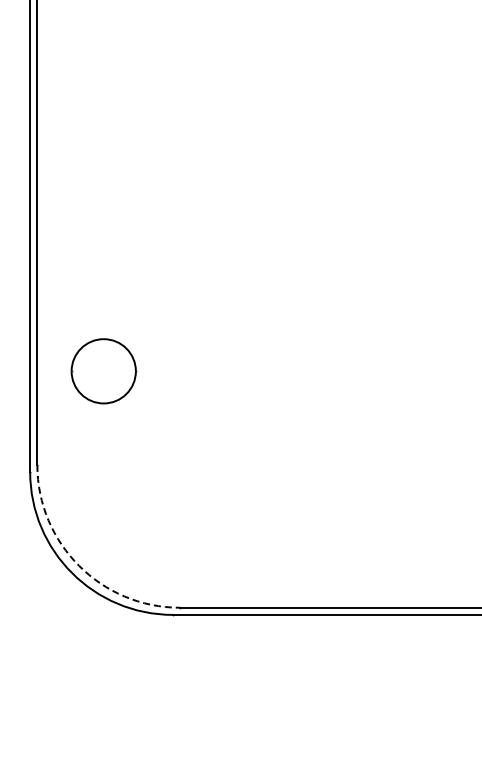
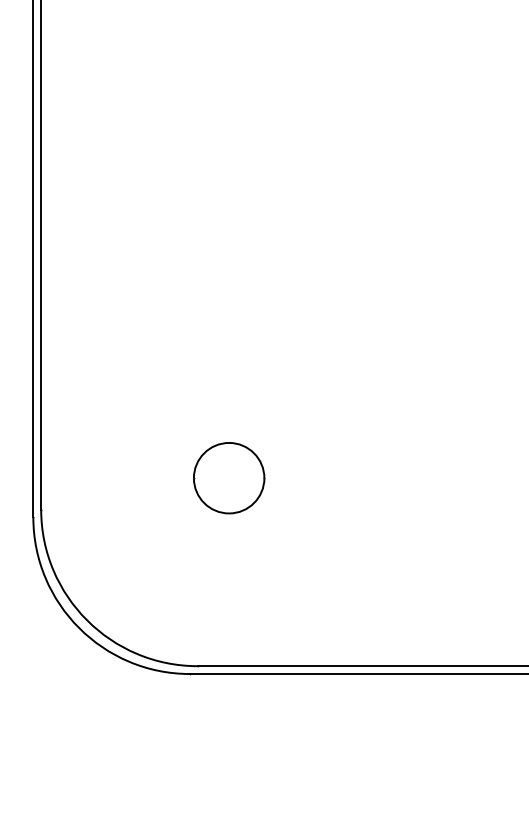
part: (103, 371) -> (228, 478), moved
arc: (79, 565) -> (87, 619), dashed -> solid

